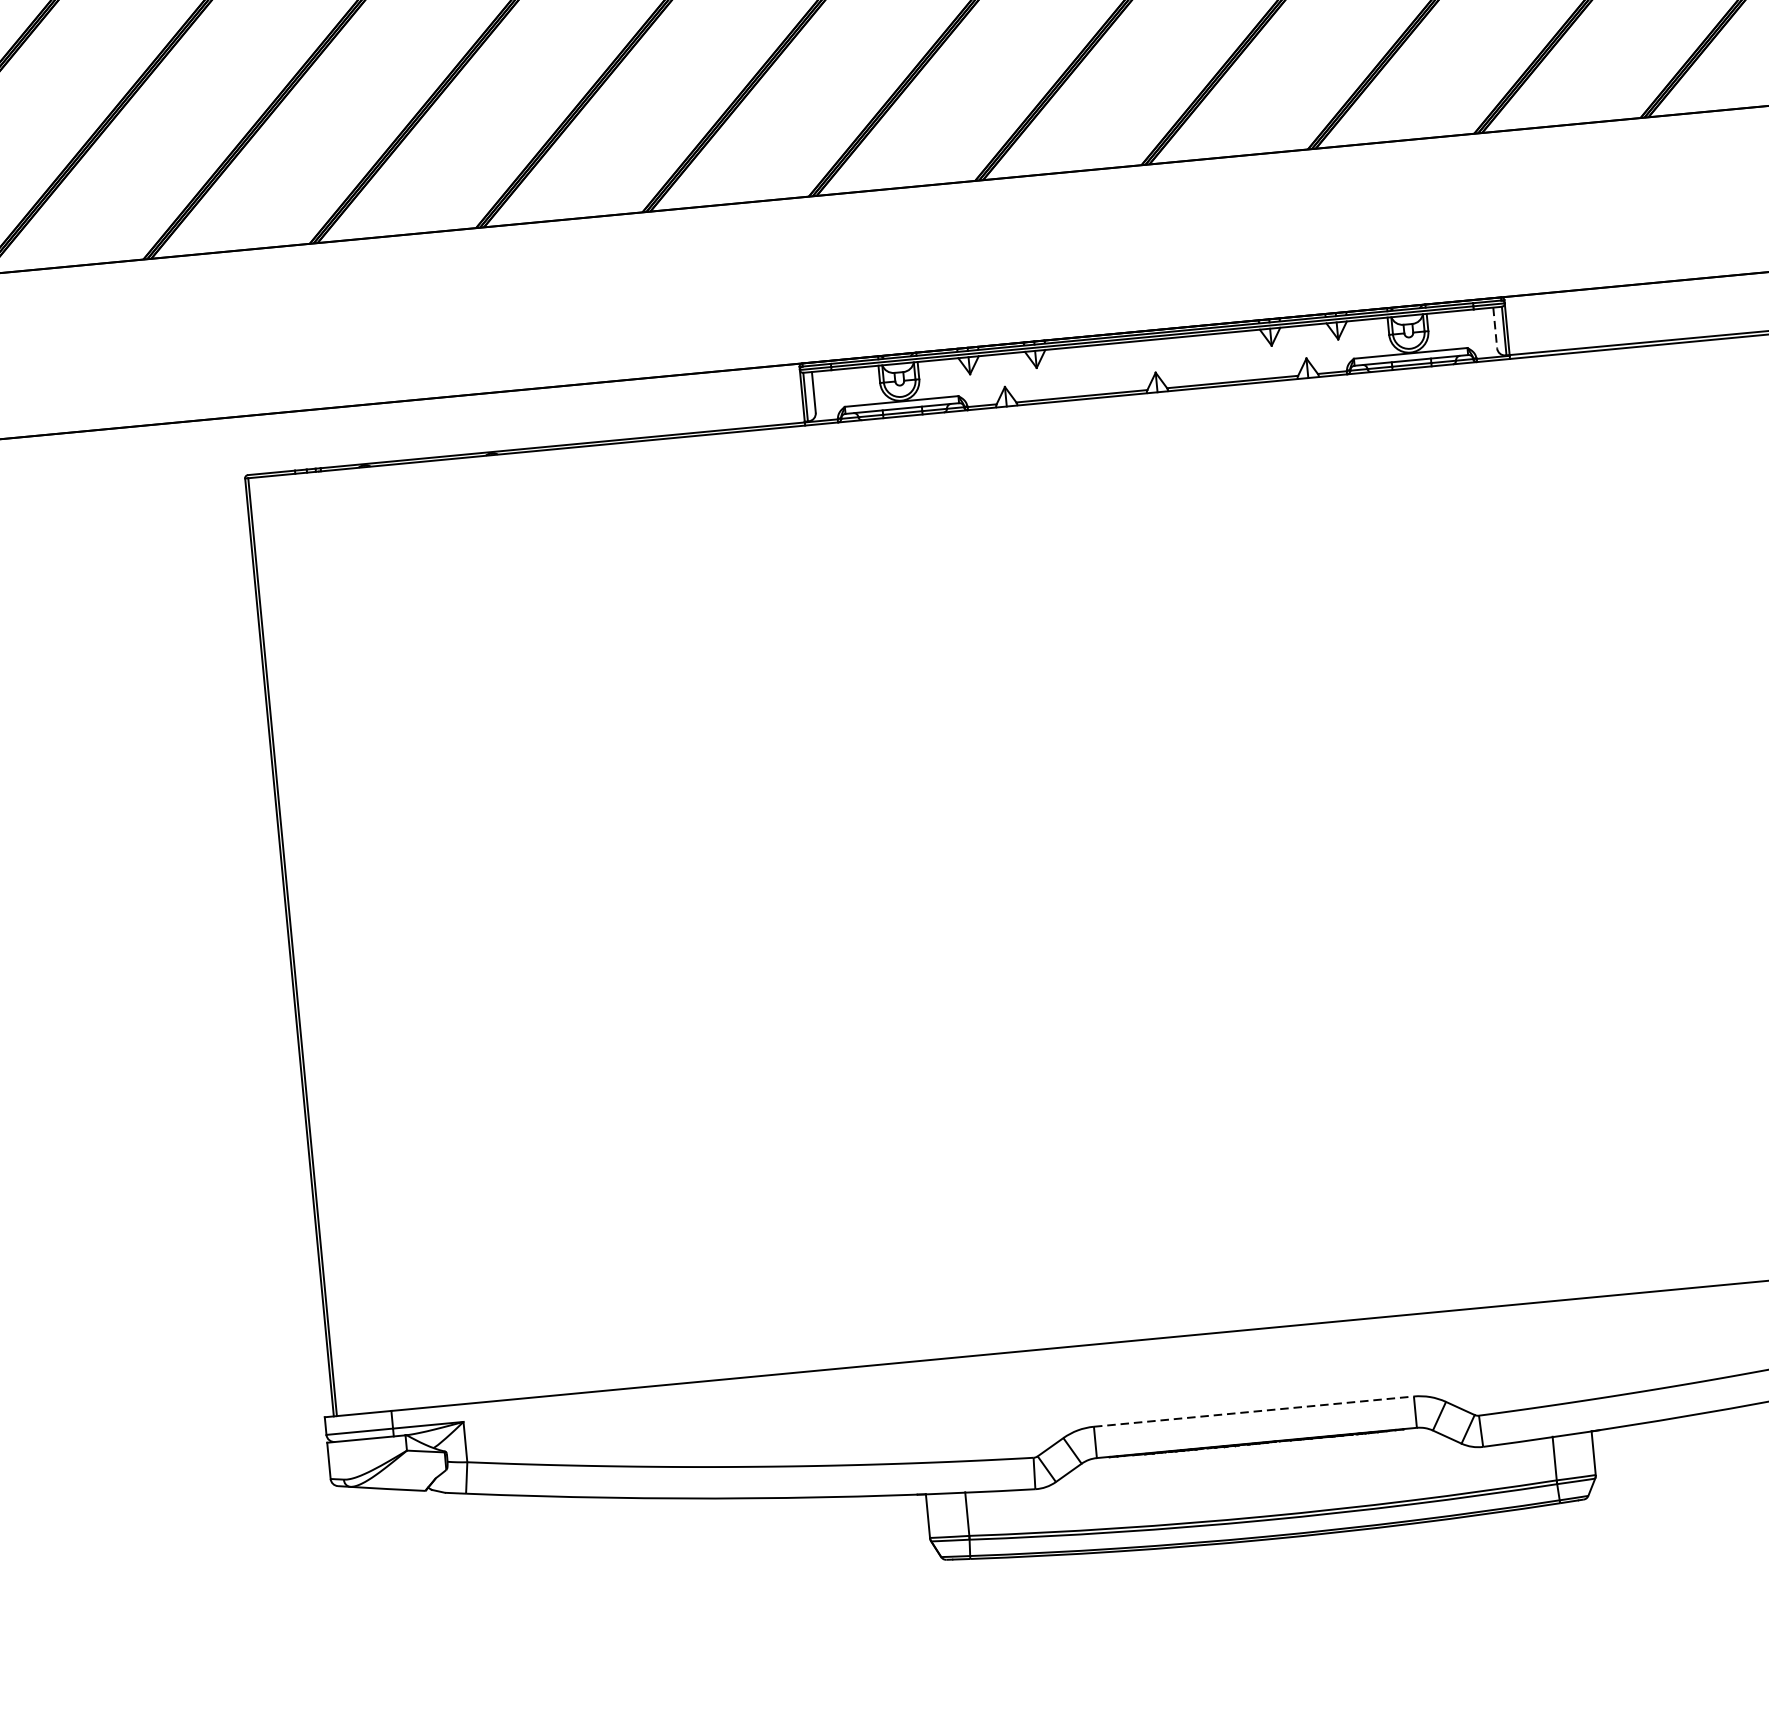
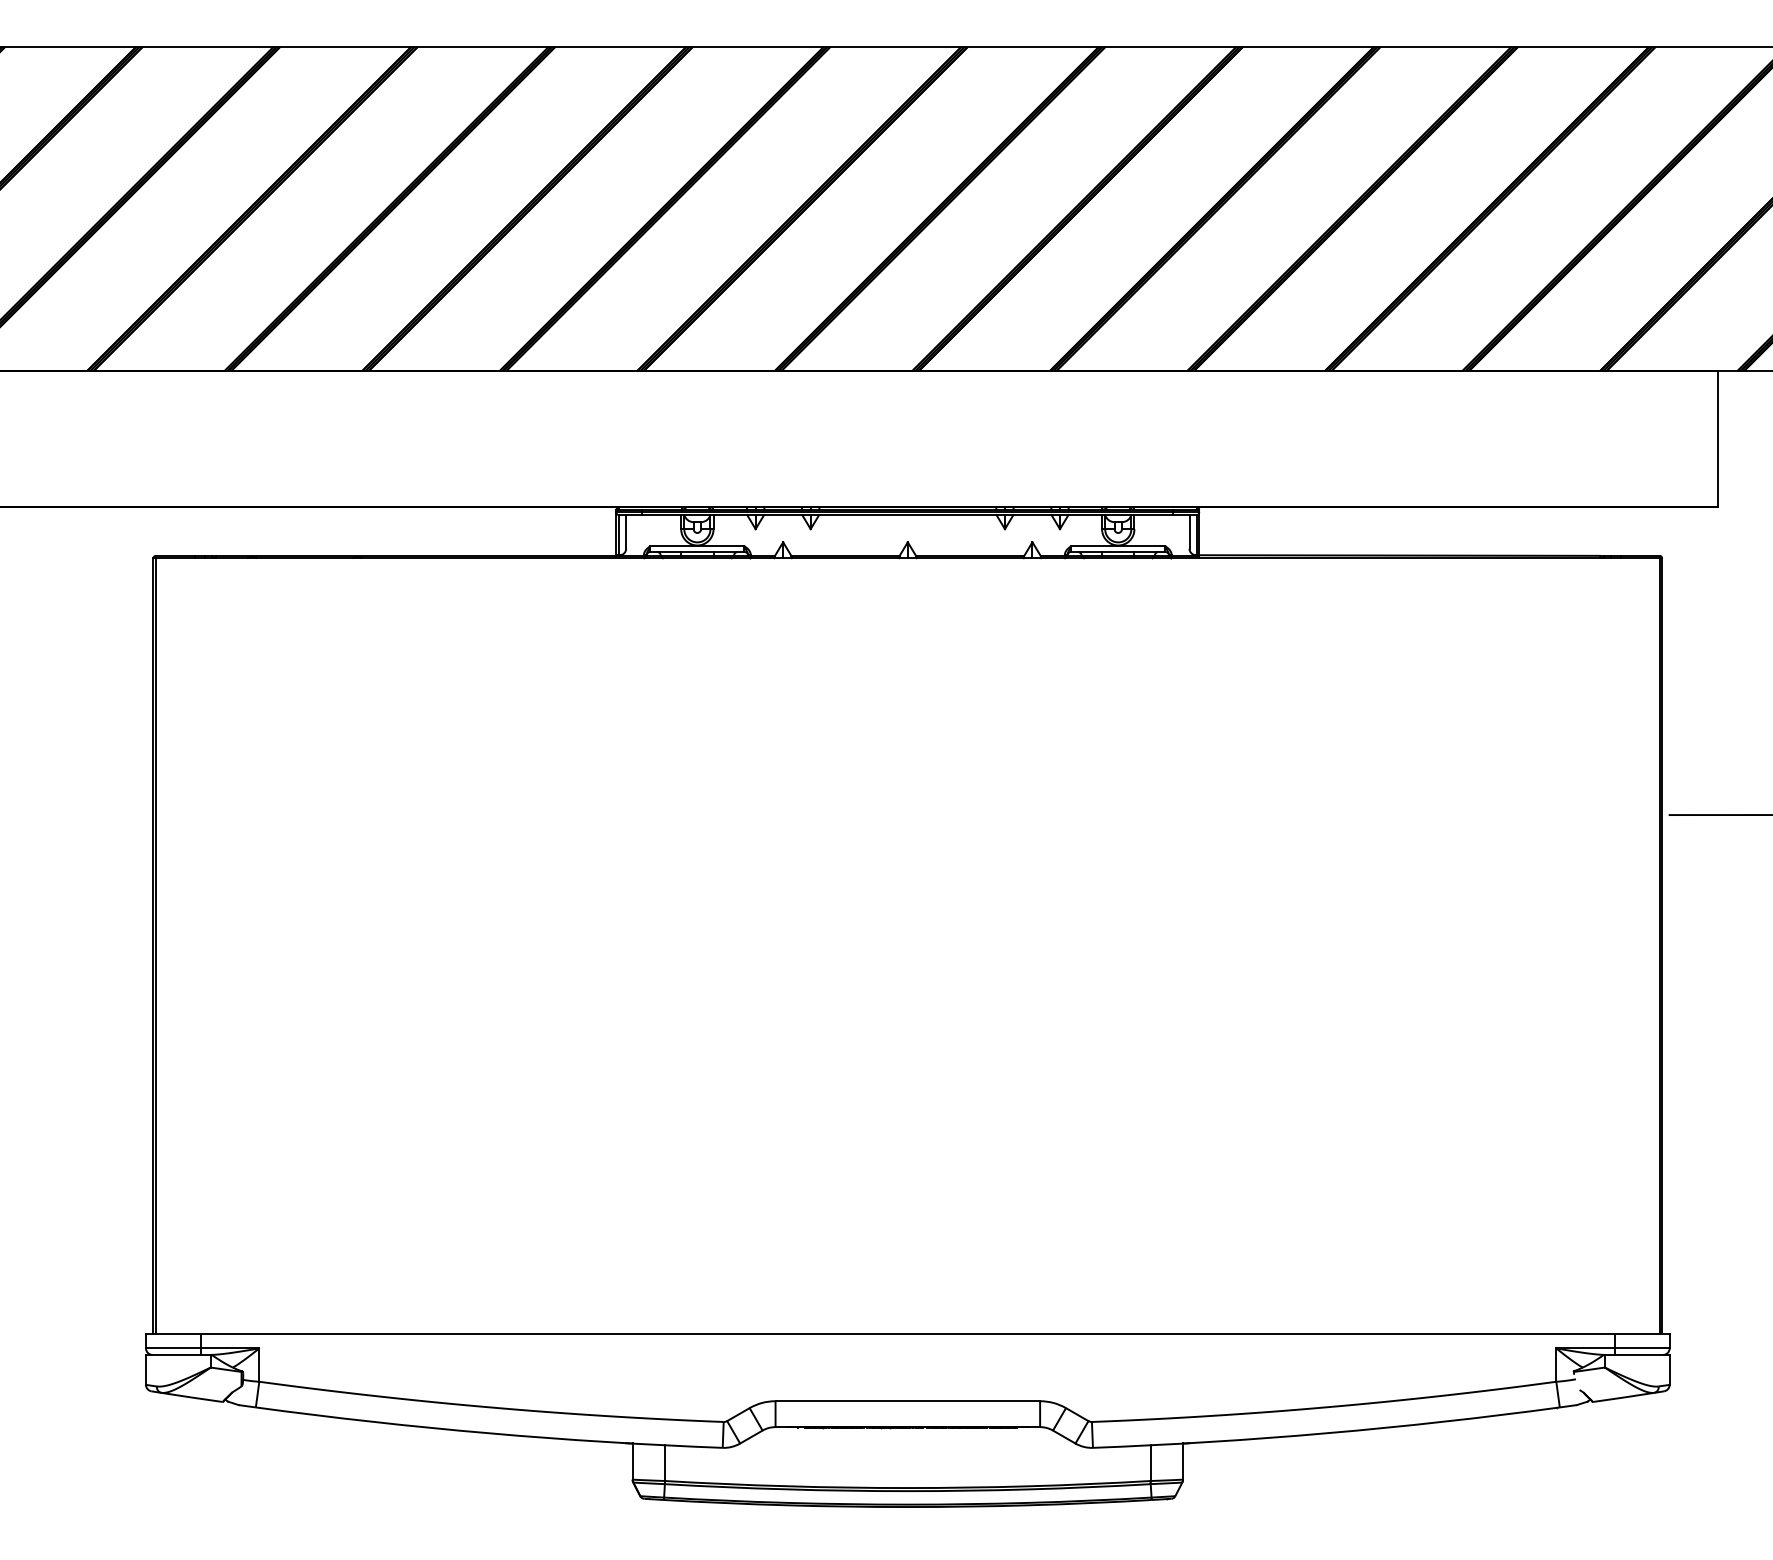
line: (1495, 327) -> (1189, 531), dashed -> solid
line: (1254, 1411) -> (908, 1401), dashed -> solid

